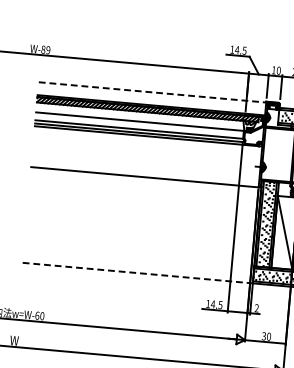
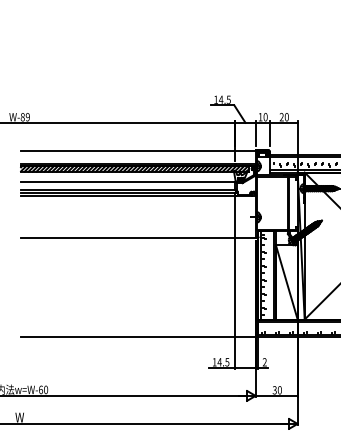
line: (152, 92) -> (138, 150), dashed -> solid
line: (137, 273) -> (139, 337), dashed -> solid

